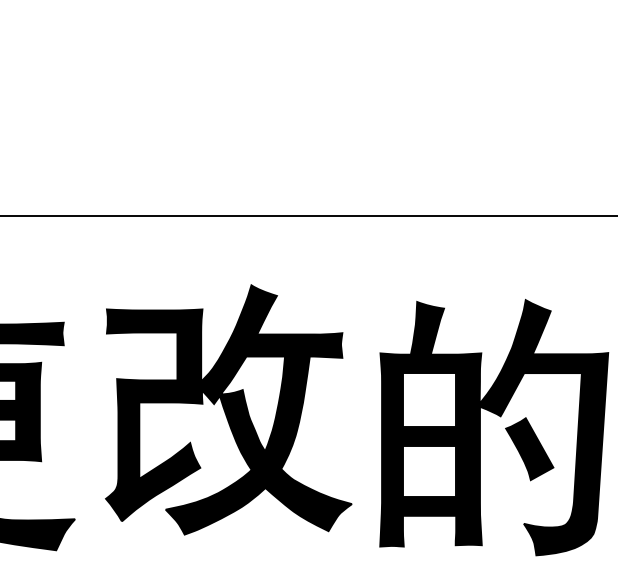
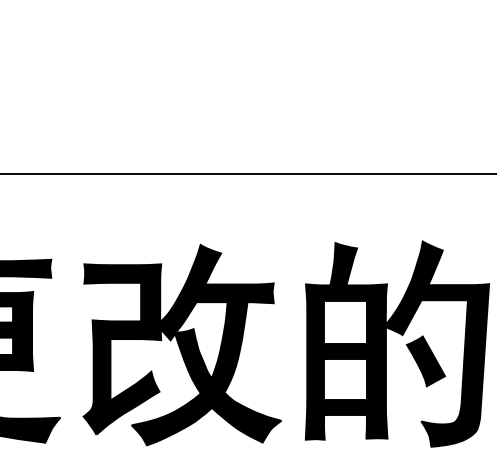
part: (228, 409) -> (182, 344), moved

